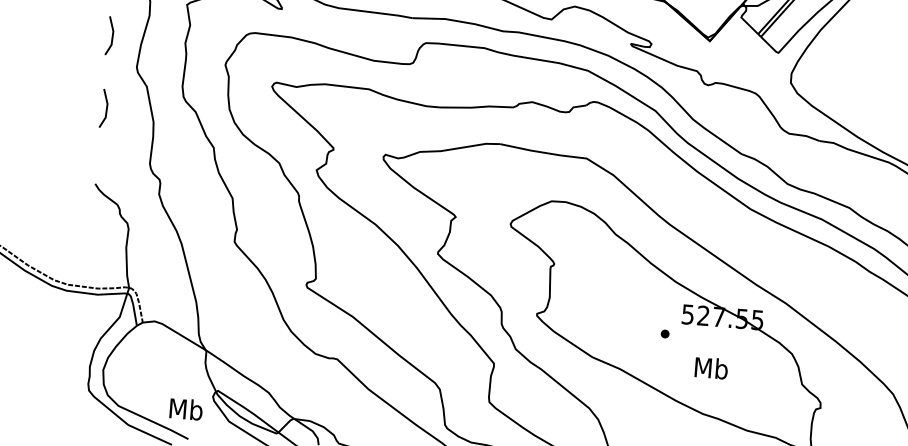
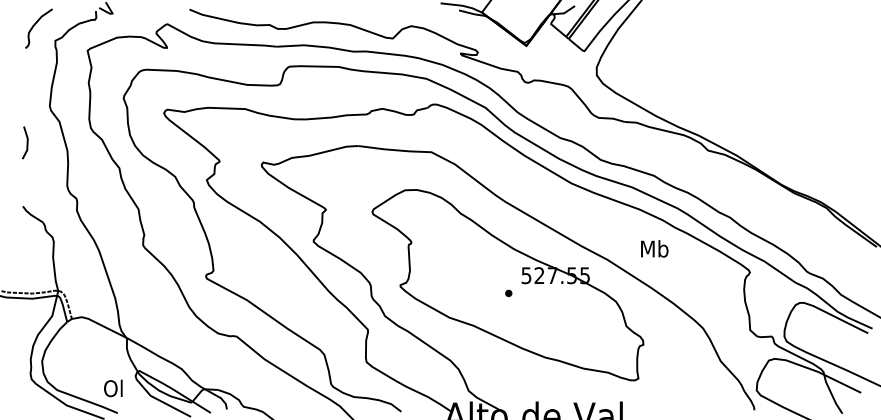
line: (111, 35) -> (26, 81), removed
text: (711, 367) -> (654, 248), moved
text: (185, 409) -> (113, 388), Mb -> Ol

